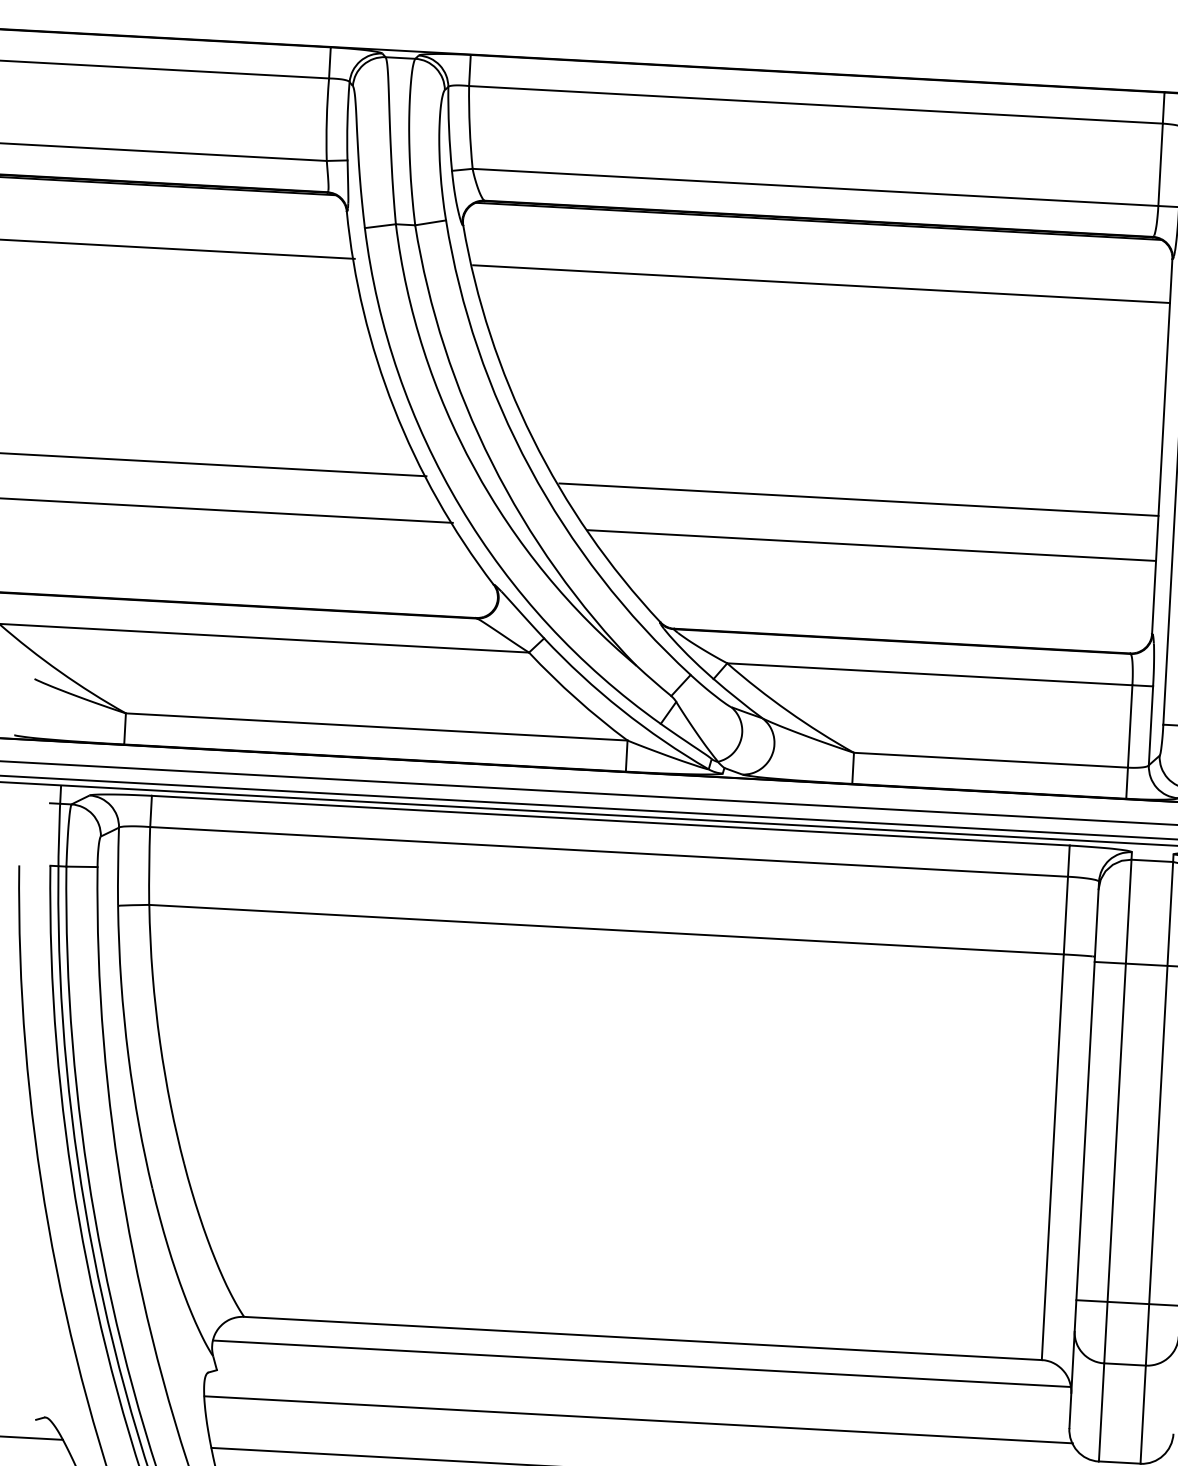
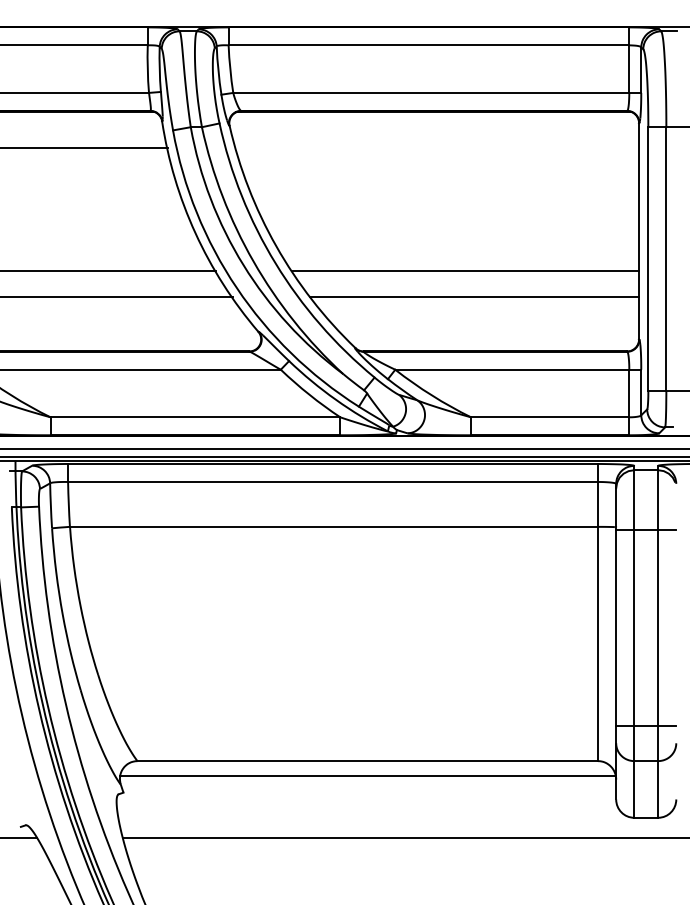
line: (821, 284) -> (437, 148), removed
line: (637, 1420) -> (367, 808), removed

